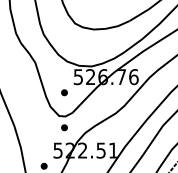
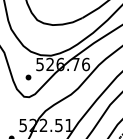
part: (64, 127) -> (28, 106), removed

